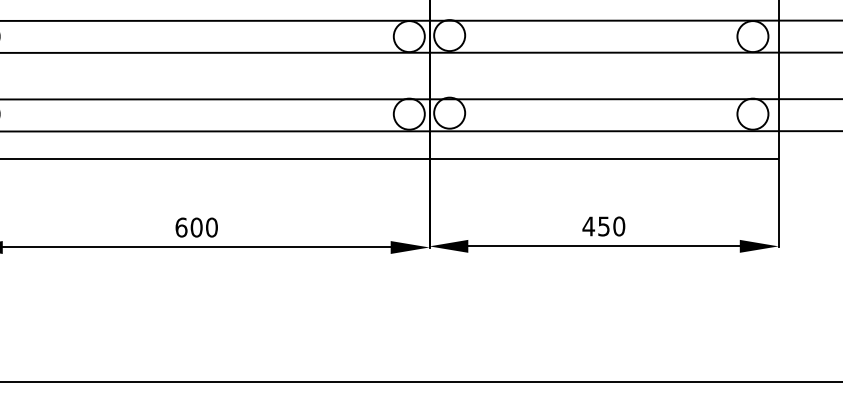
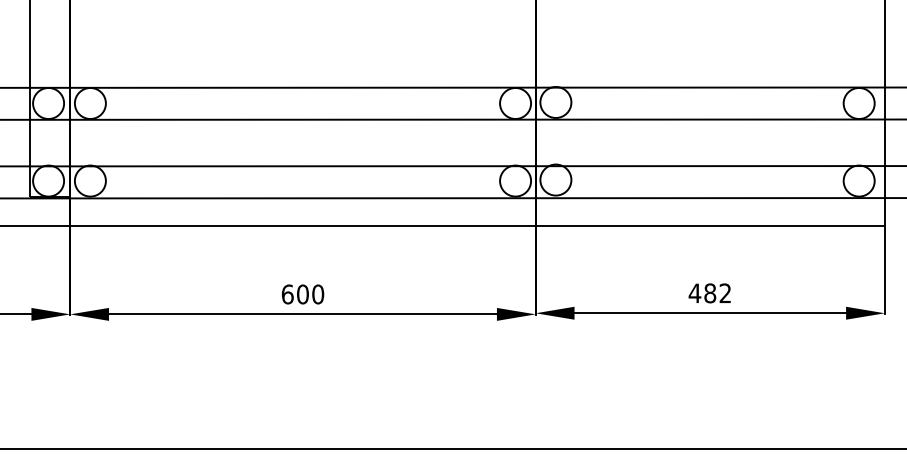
text: (611, 226) -> (717, 293), 450 -> 482

